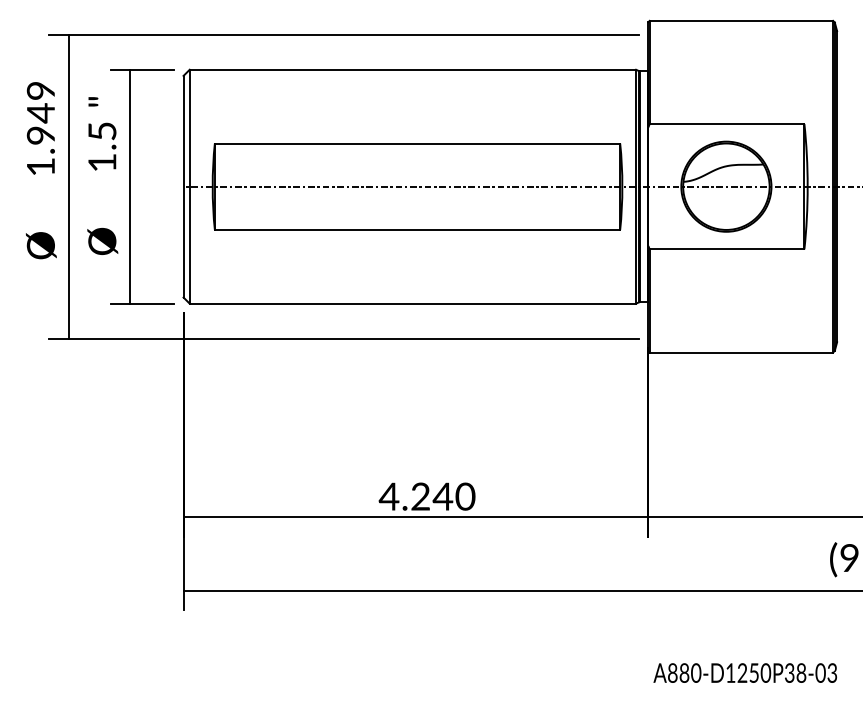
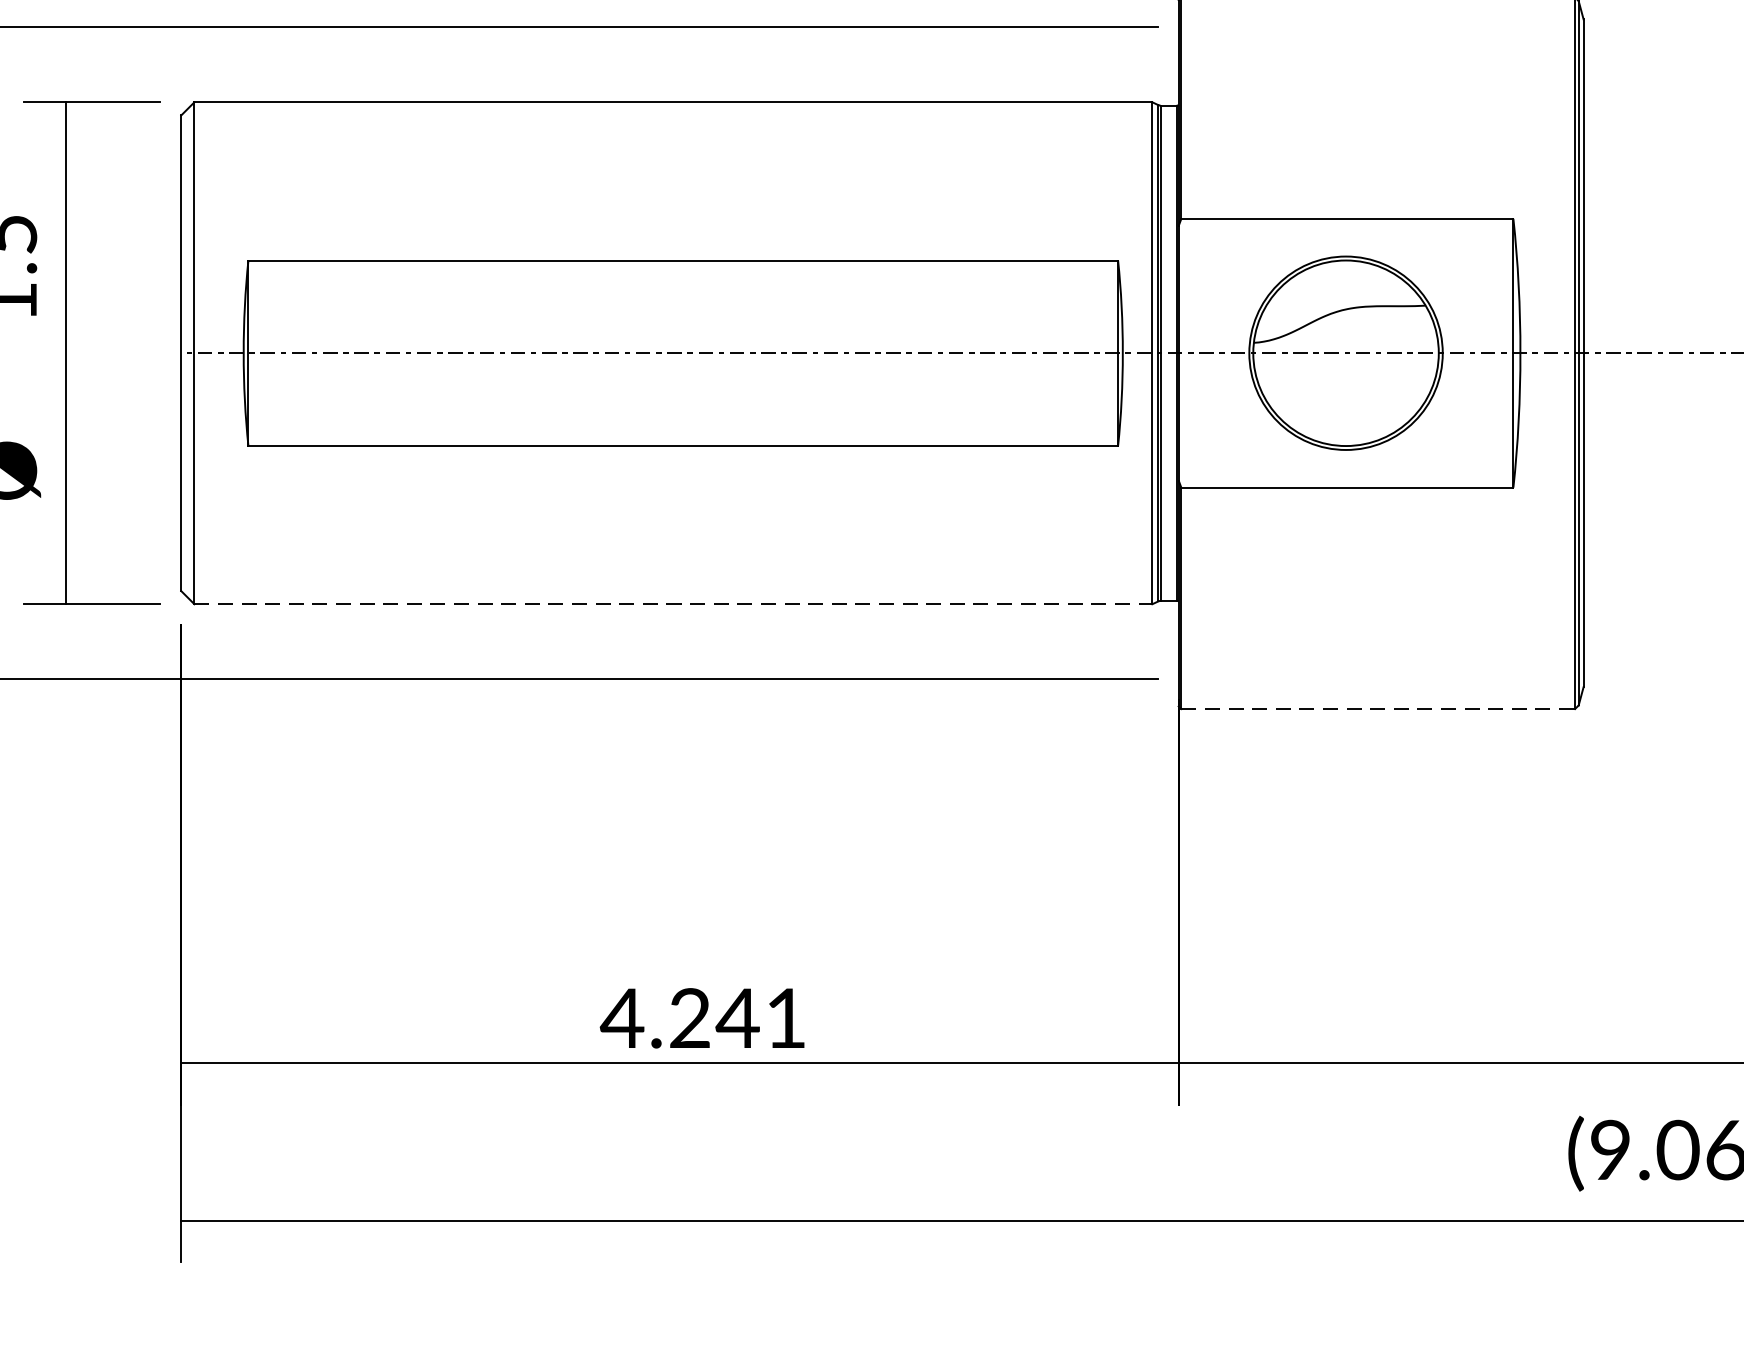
line: (413, 303) -> (674, 603), solid -> dashed
line: (741, 352) -> (1378, 708), solid -> dashed
text: (465, 496) -> (786, 1017), 4.240 -> 4.241

